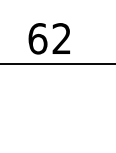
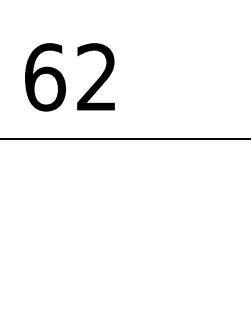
text: (48, 38) -> (68, 76), moved

